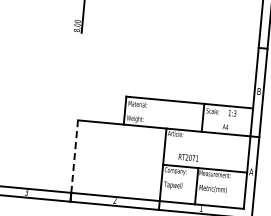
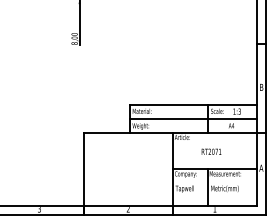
line: (188, 116) -> (193, 118), added
line: (74, 155) -> (83, 168), dashed -> solid
text: (188, 157) -> (211, 151), moved

